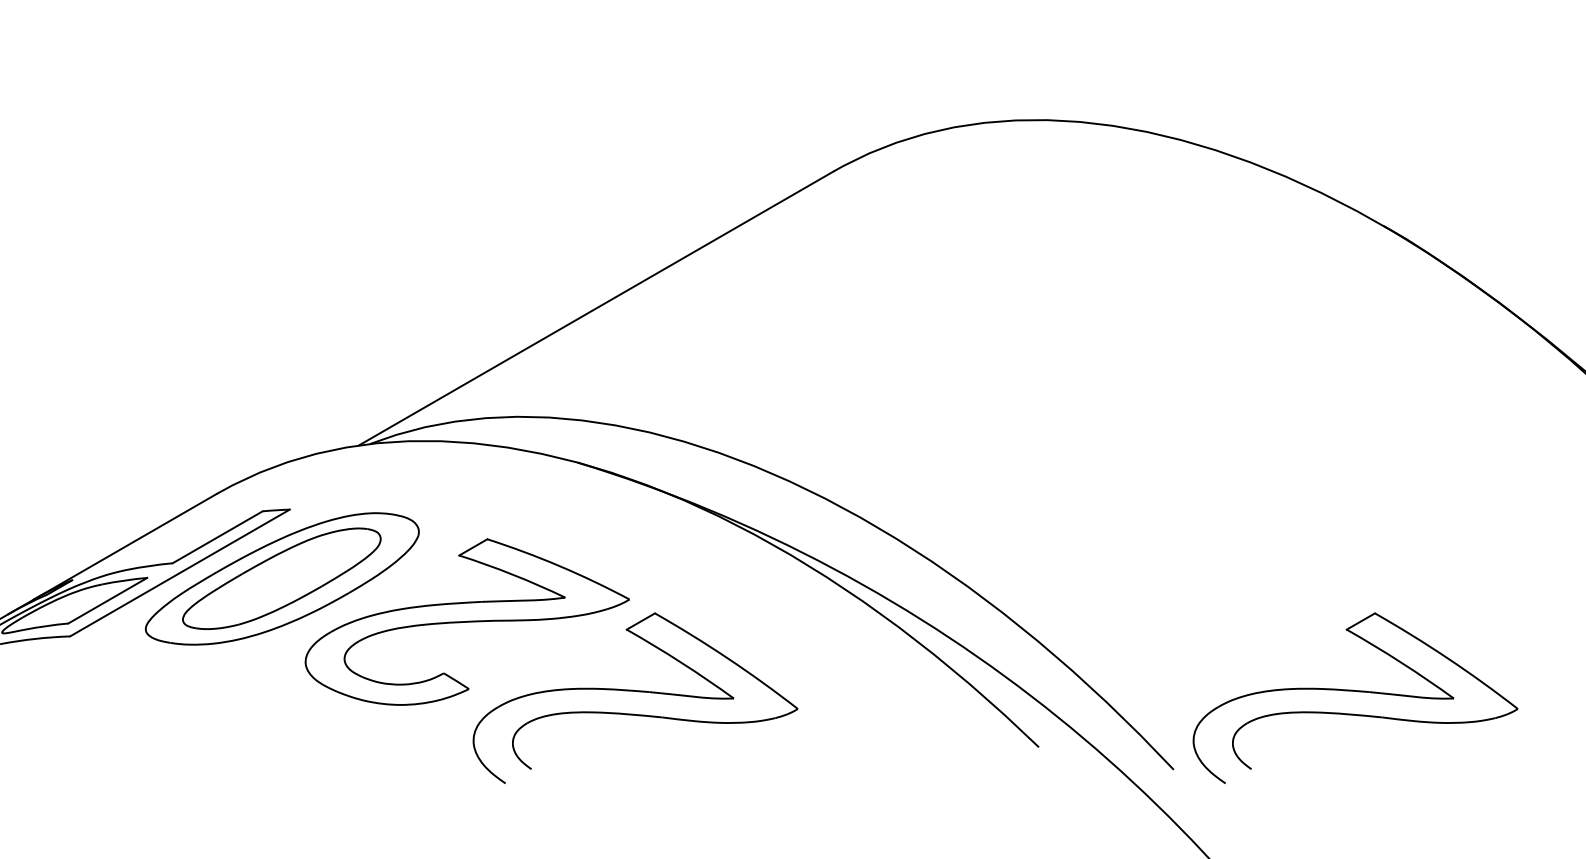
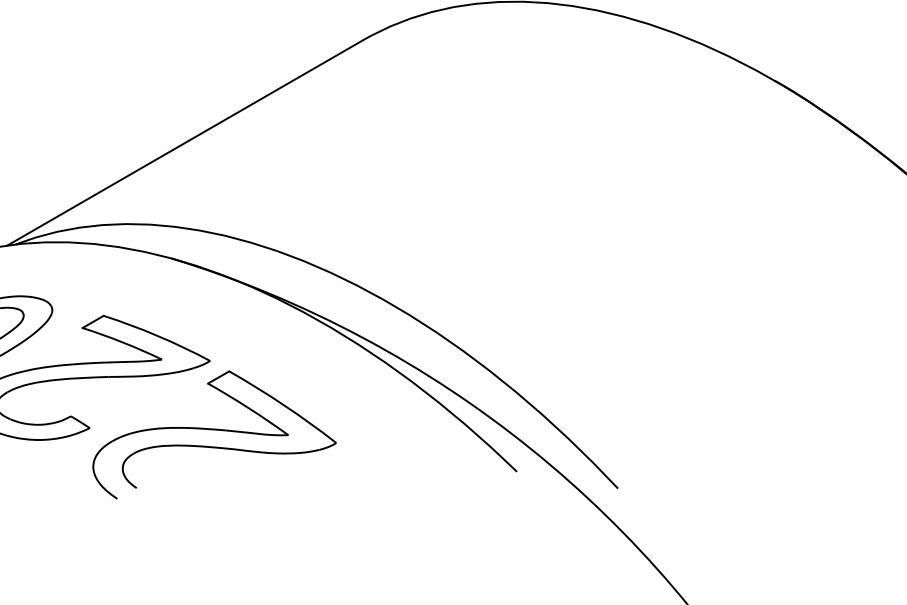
part: (1355, 697) -> (754, 434), removed

